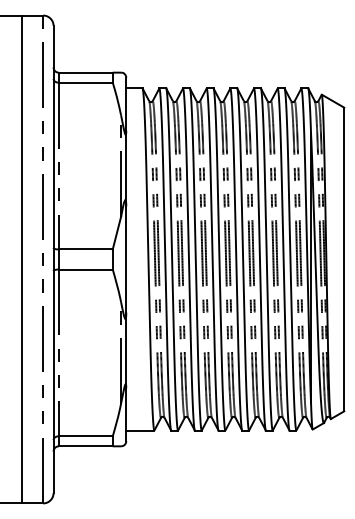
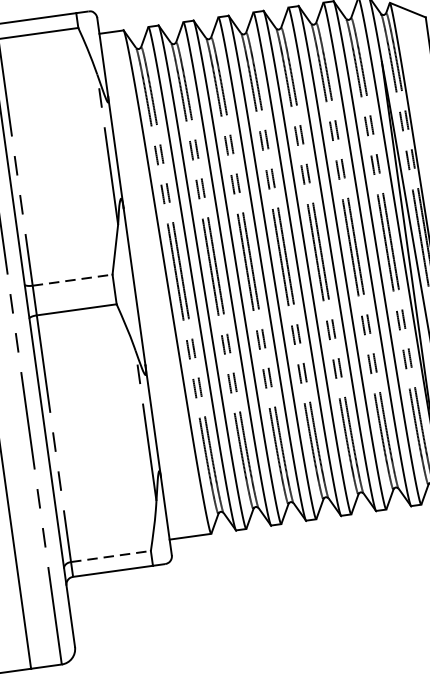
line: (85, 249) -> (72, 280), solid -> dashed
line: (85, 436) -> (110, 556), solid -> dashed

